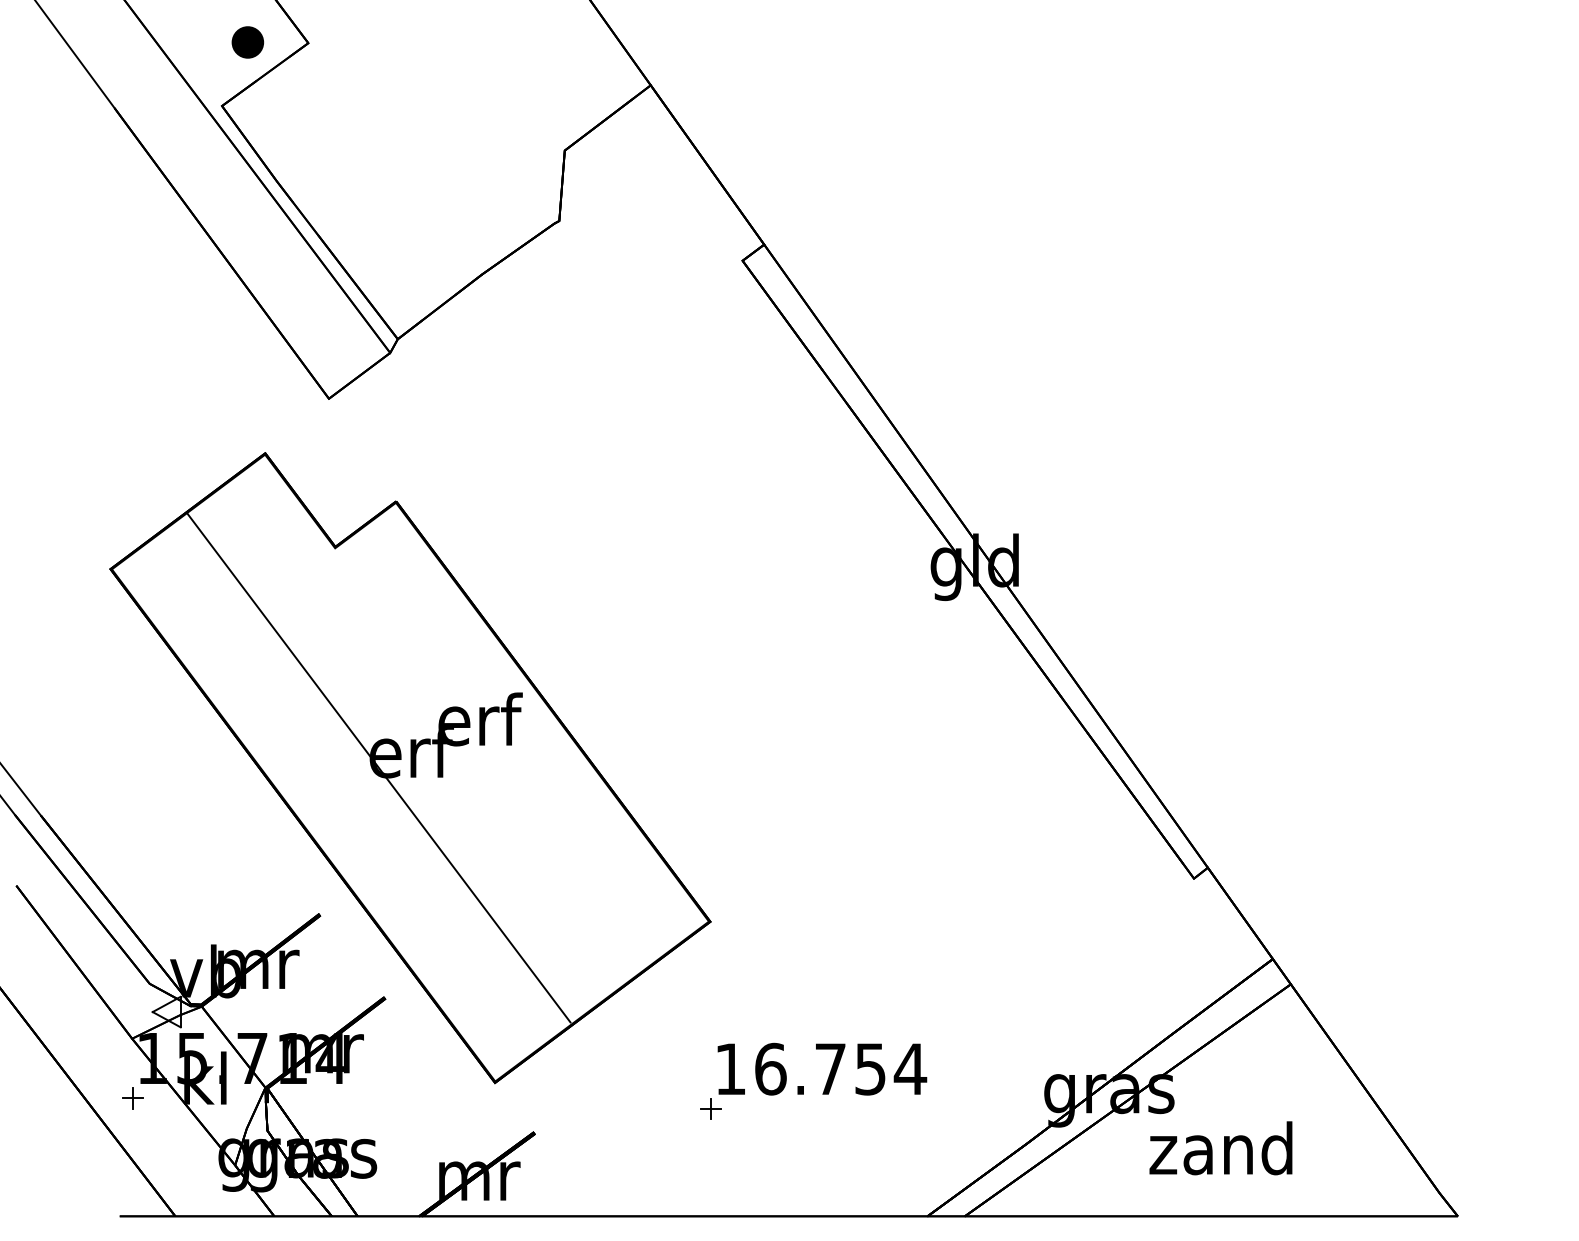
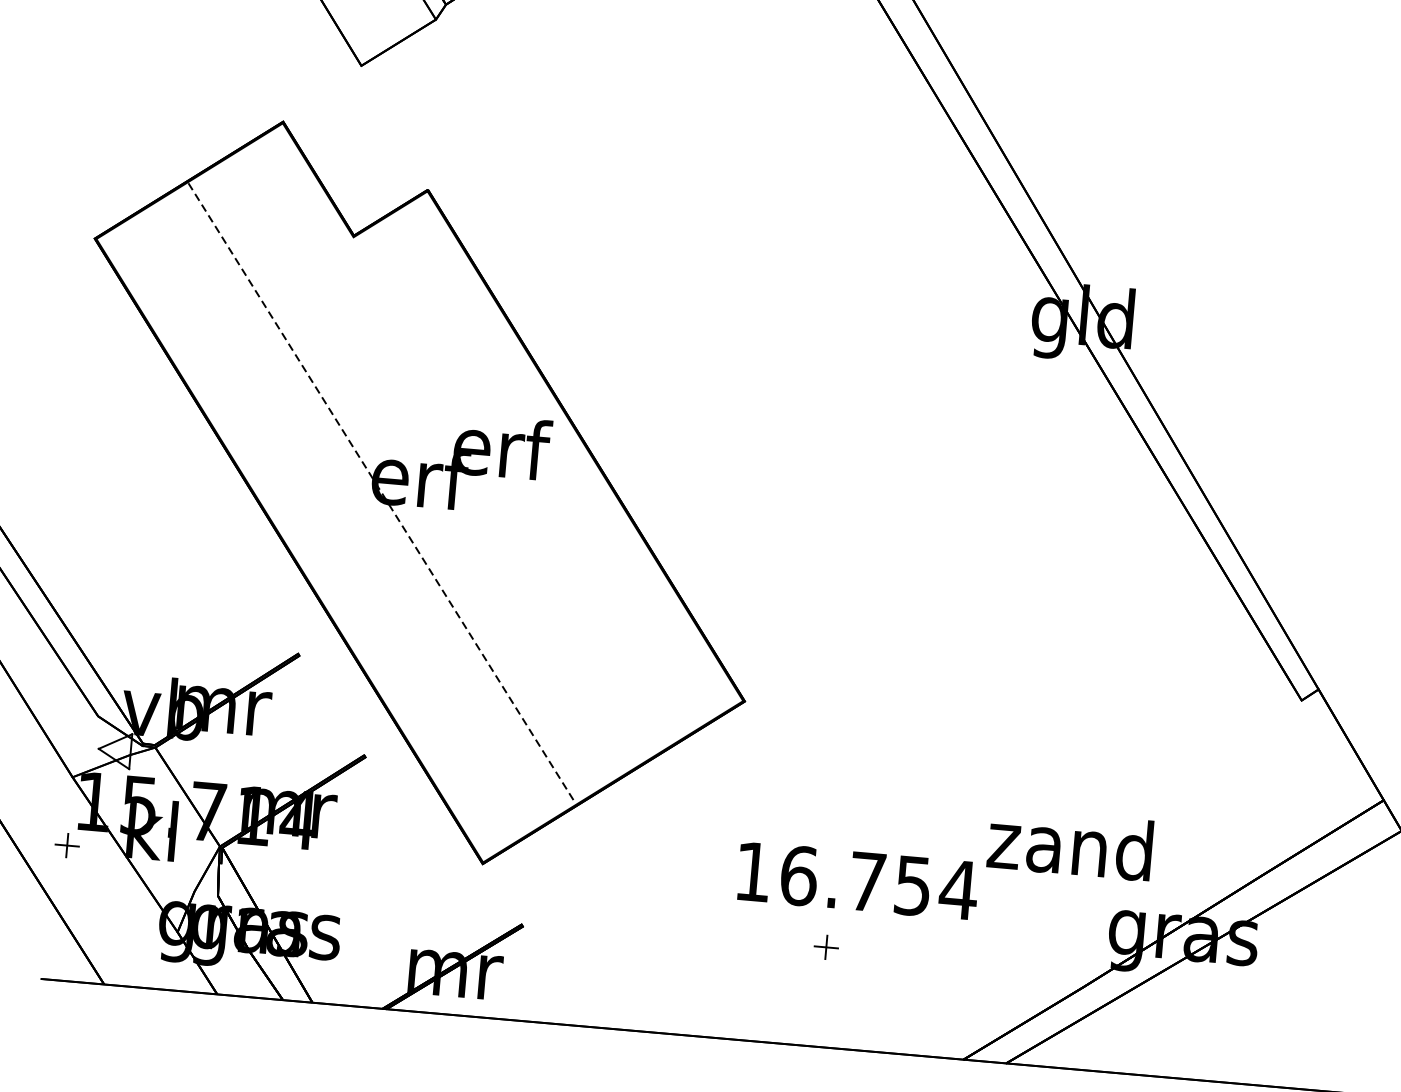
line: (379, 768) -> (382, 493), solid -> dashed
part: (710, 1108) -> (826, 946), moved
text: (1220, 1148) -> (1069, 844), moved

